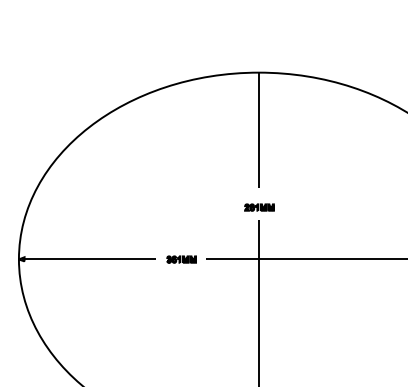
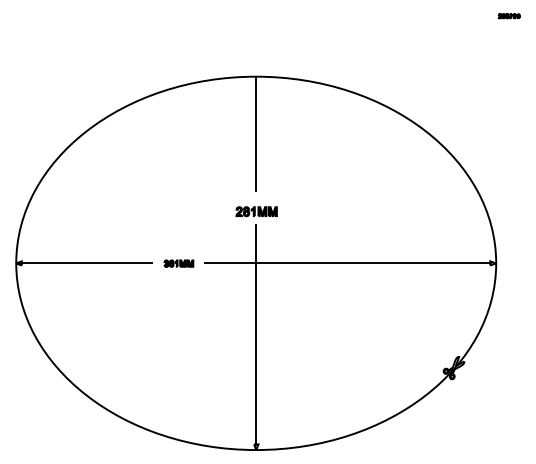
part: (259, 207) -> (256, 211), size x1.4

